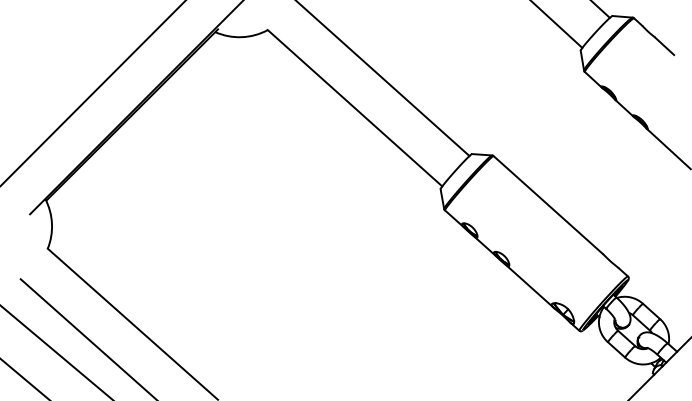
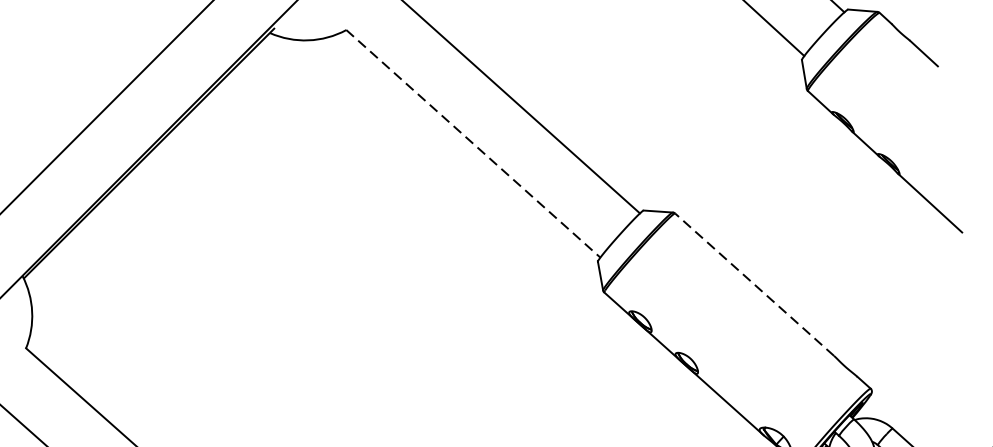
line: (355, 108) -> (474, 144), solid -> dashed
line: (547, 204) -> (753, 283), solid -> dashed

